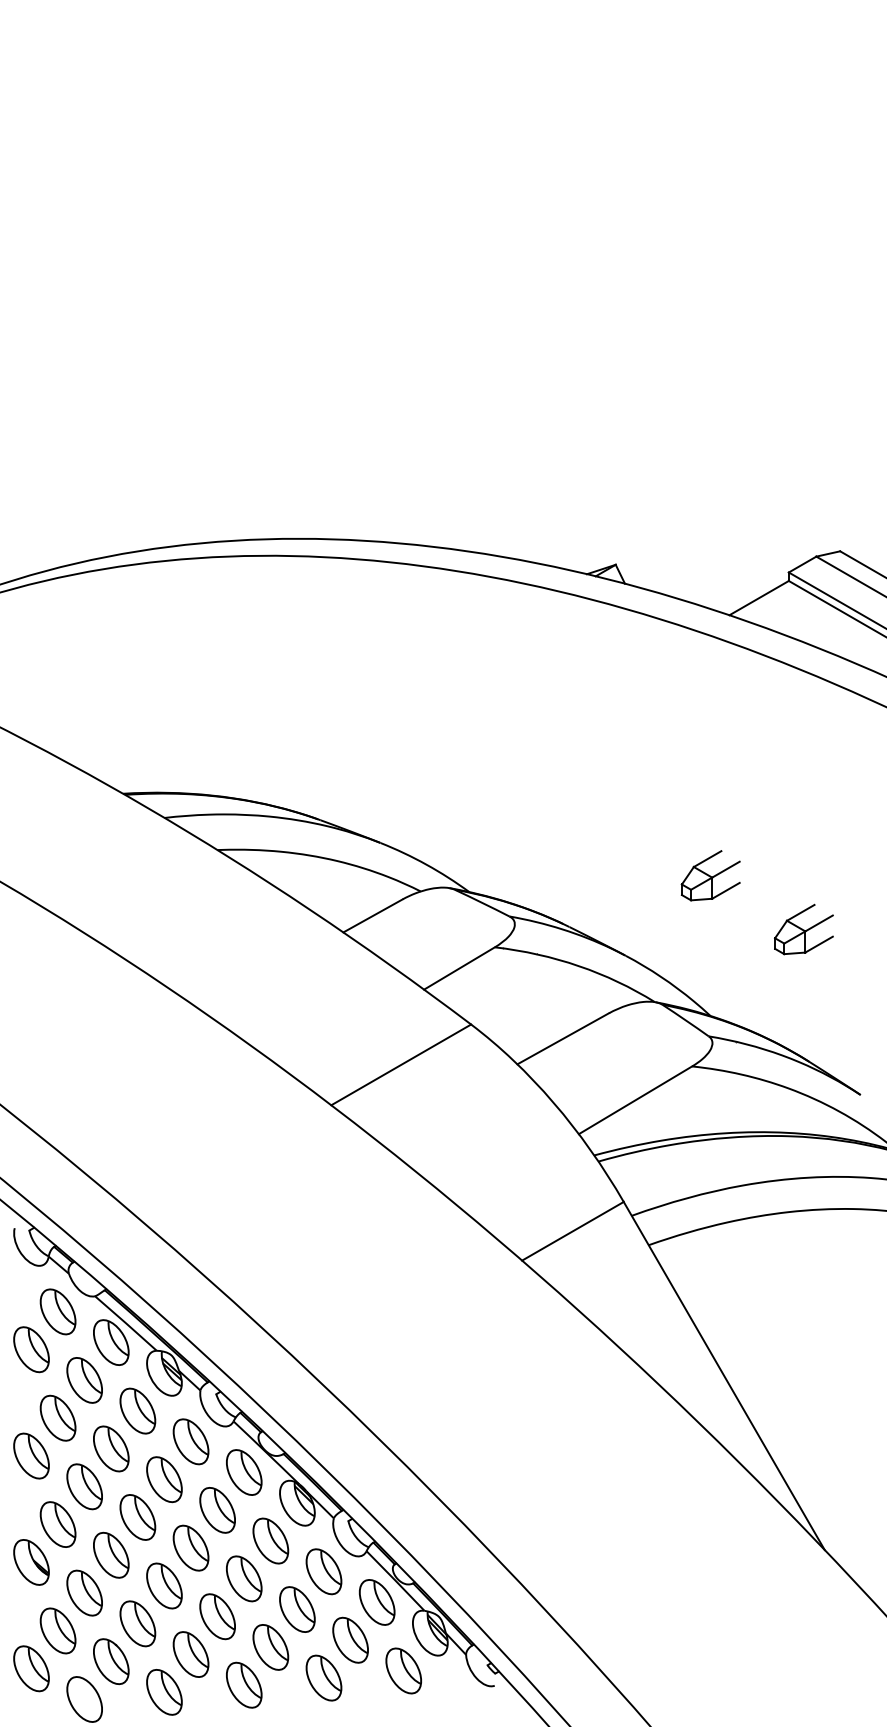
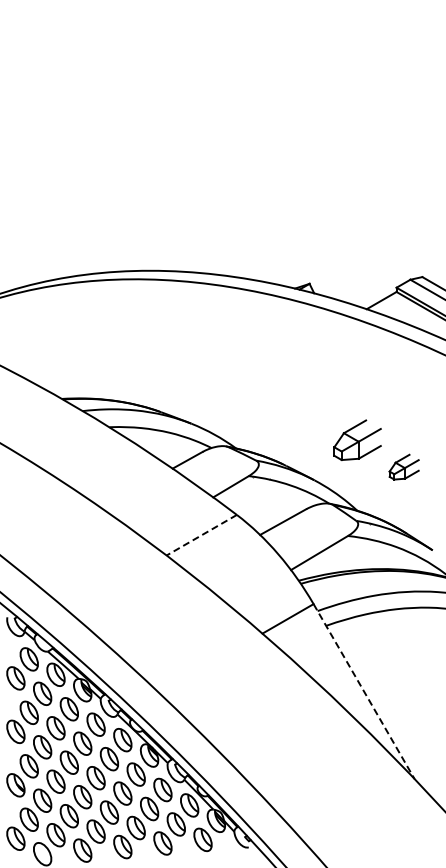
part: (709, 874) -> (356, 439), size x1.6
line: (400, 1065) -> (201, 535), solid -> dashed
line: (725, 1377) -> (364, 692), solid -> dashed

